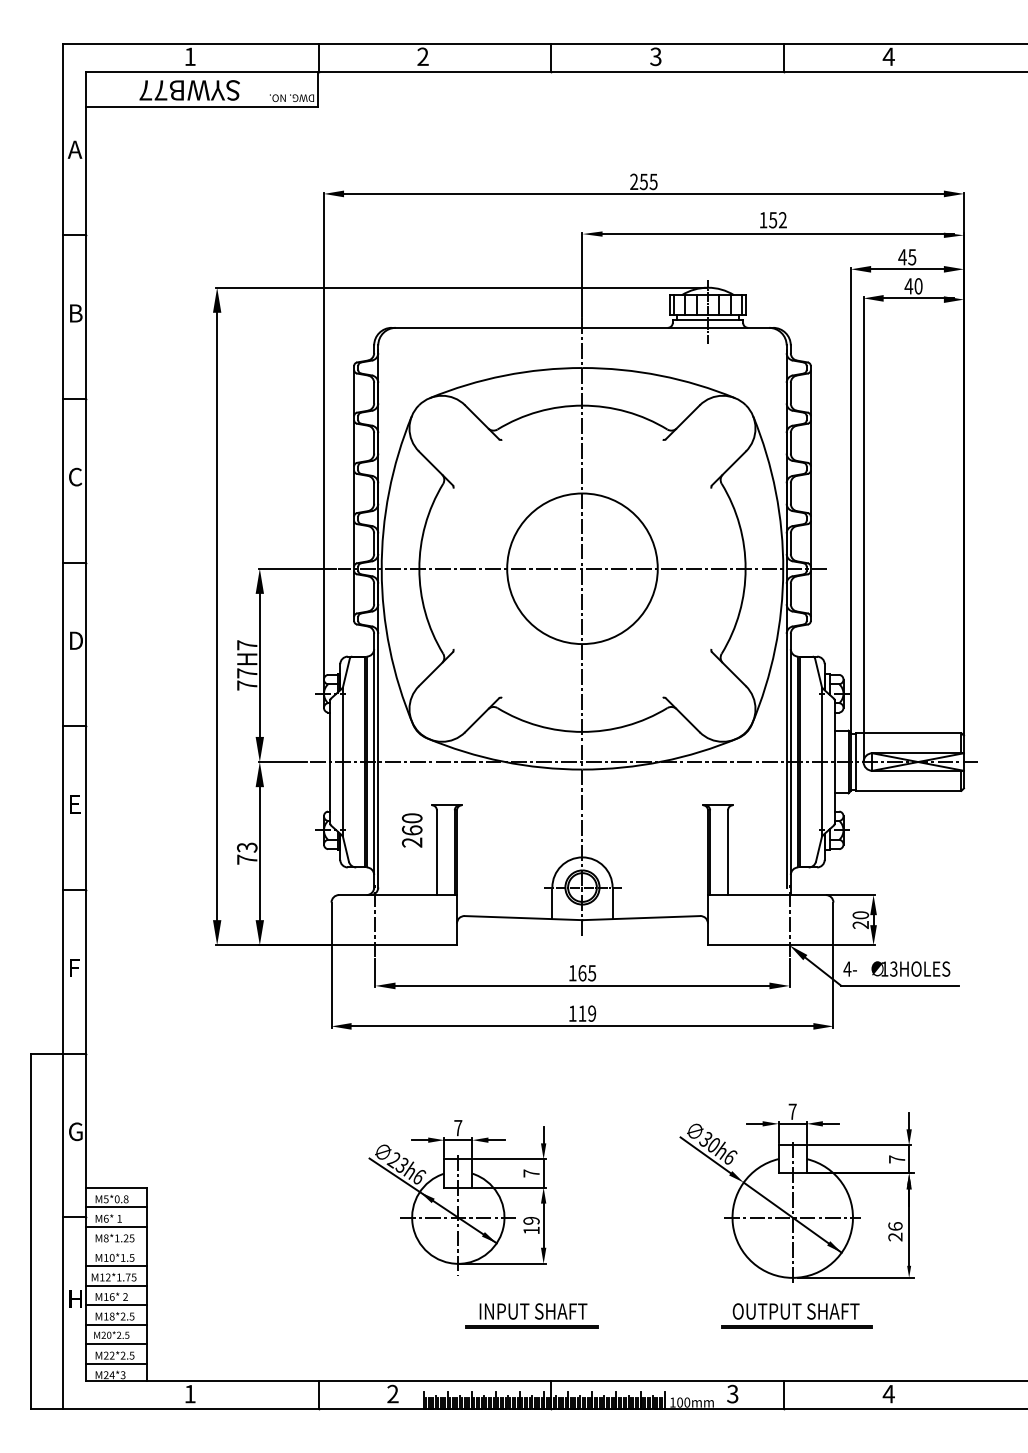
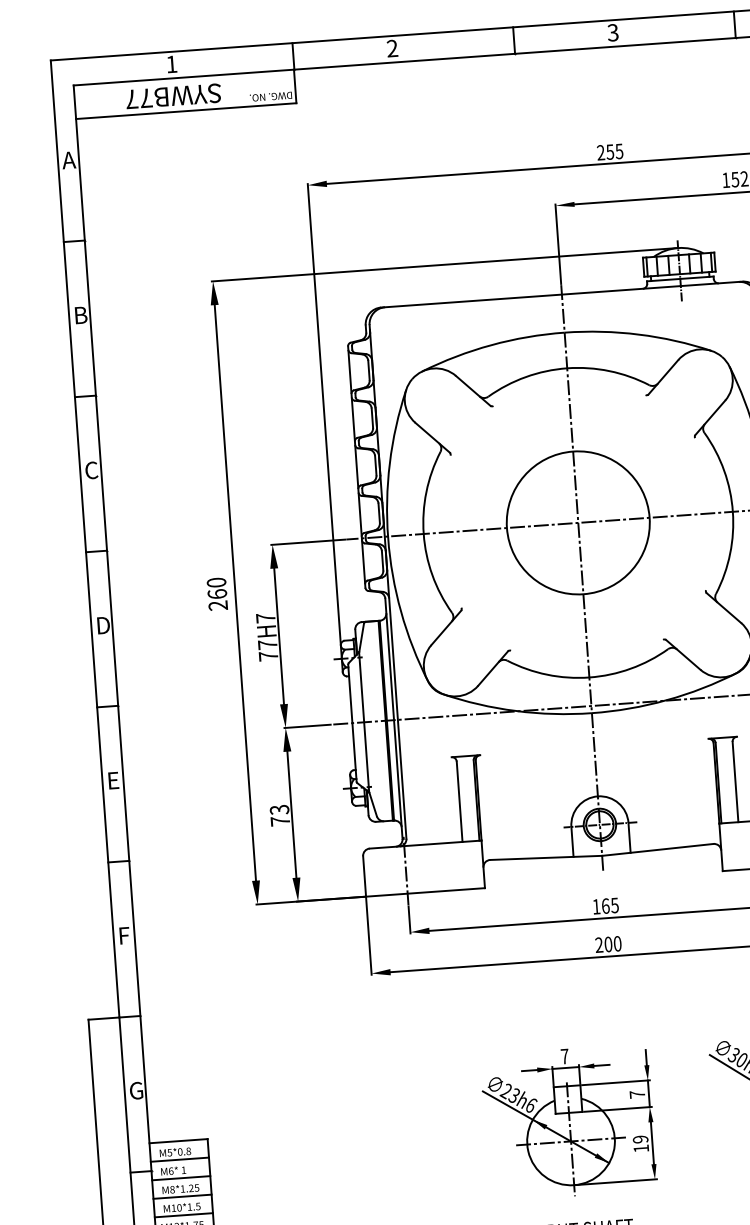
text: (412, 830) -> (217, 594), moved
text: (582, 1013) -> (608, 944), 119 -> 200
part: (457, 1197) -> (568, 1122), moved
line: (115, 1246) -> (181, 1196), added

